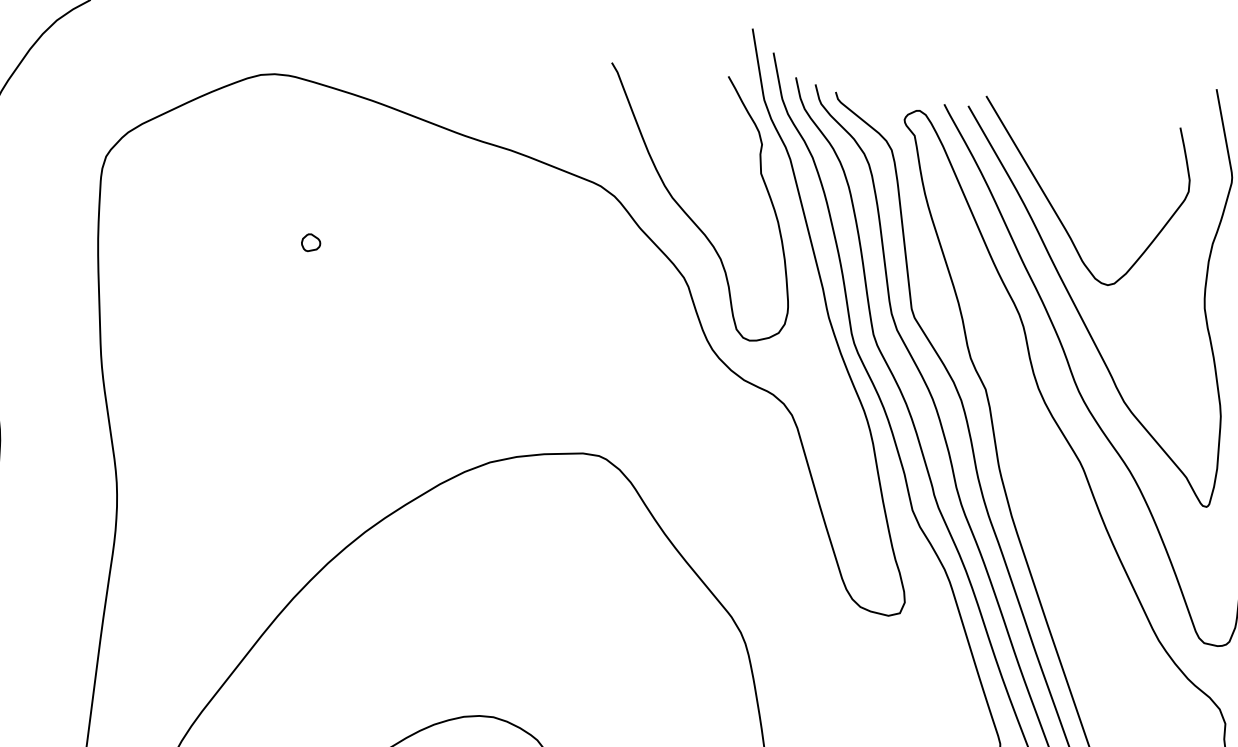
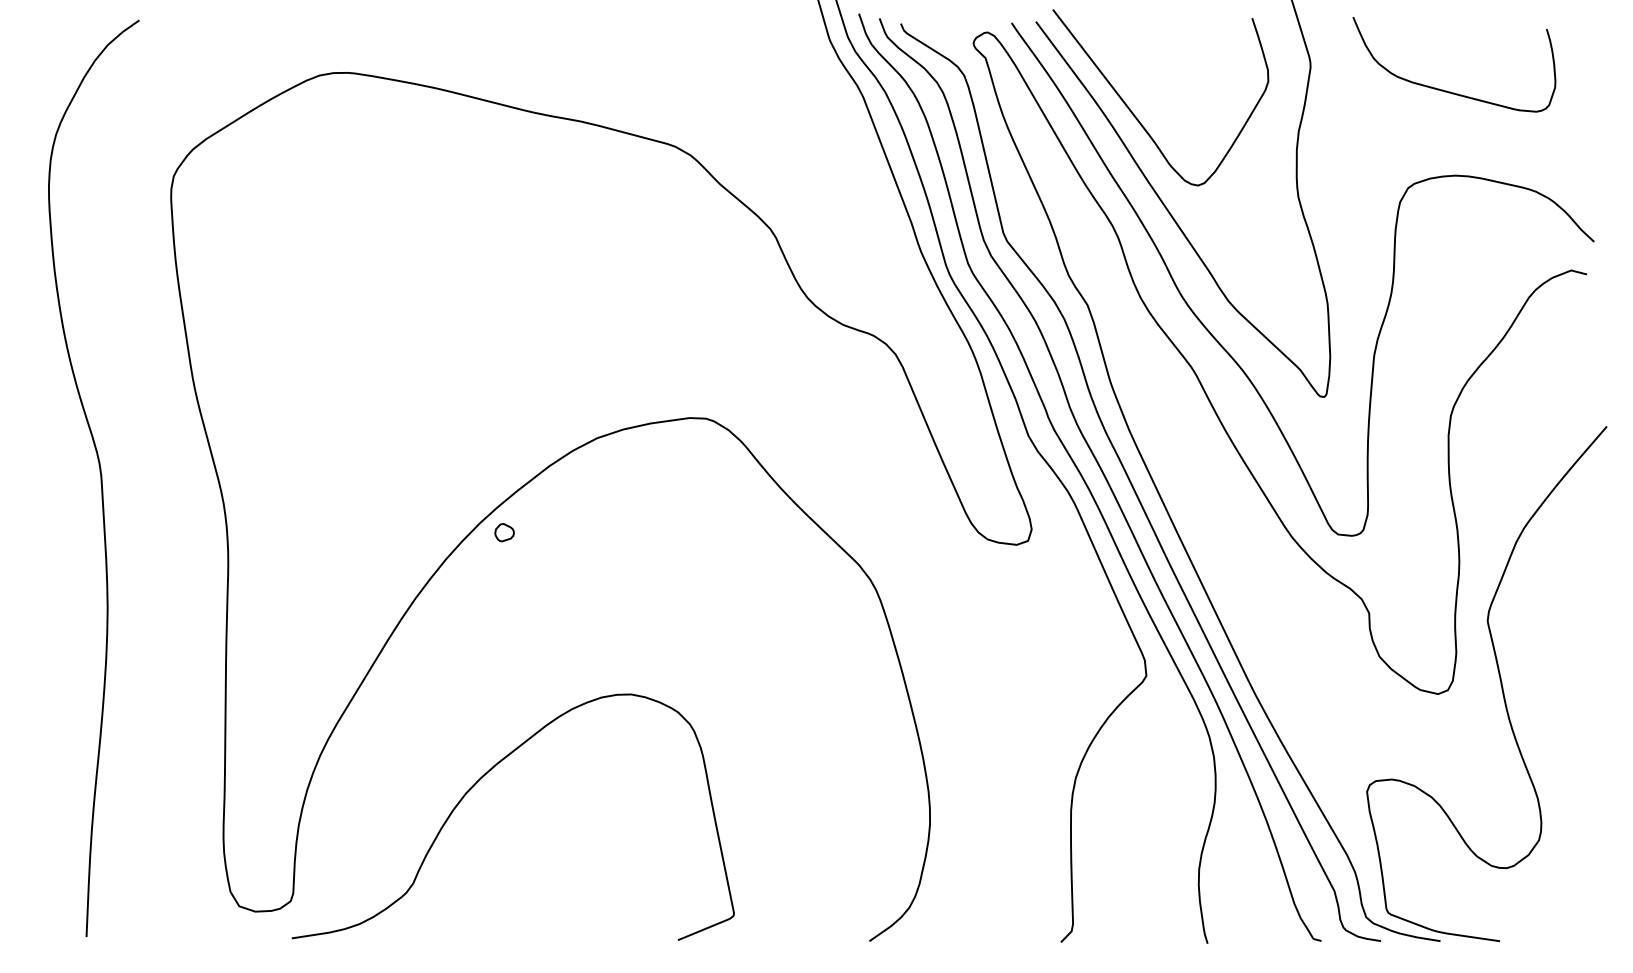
curve: (686, 212) -> (764, 162), removed
part: (311, 242) -> (504, 532), moved

